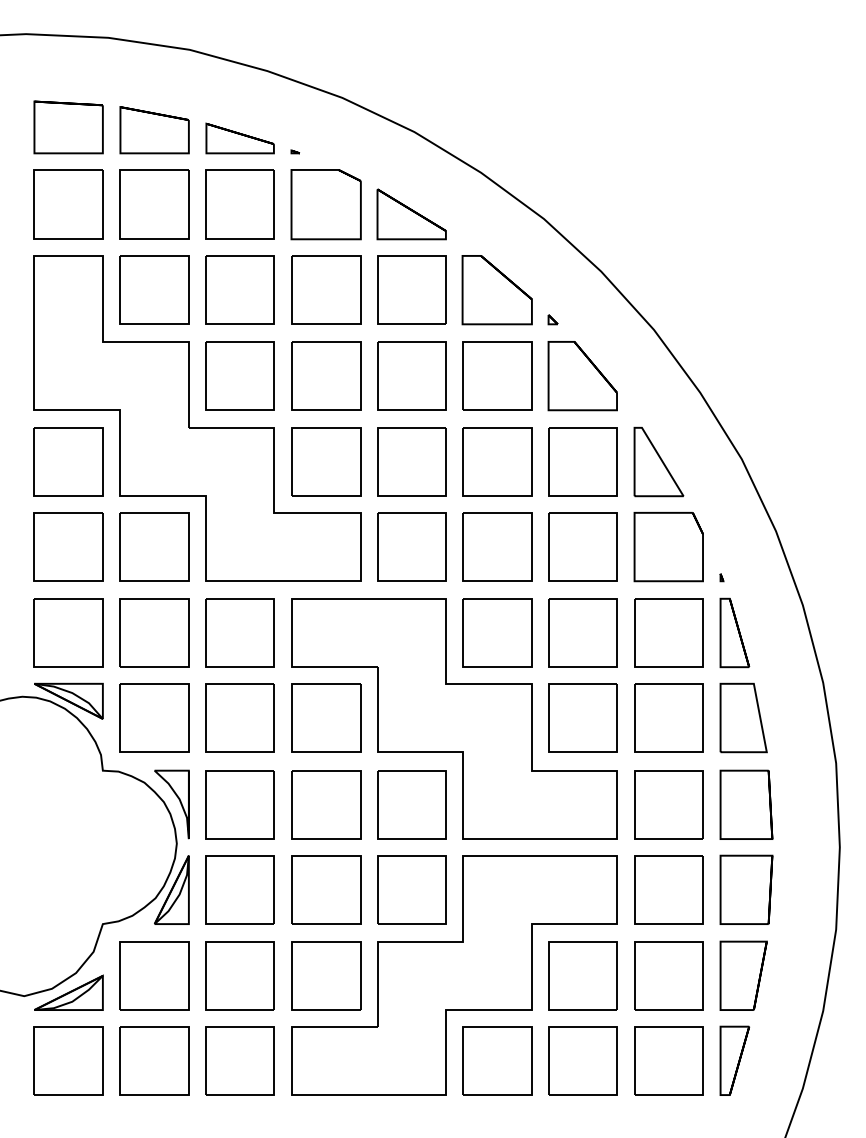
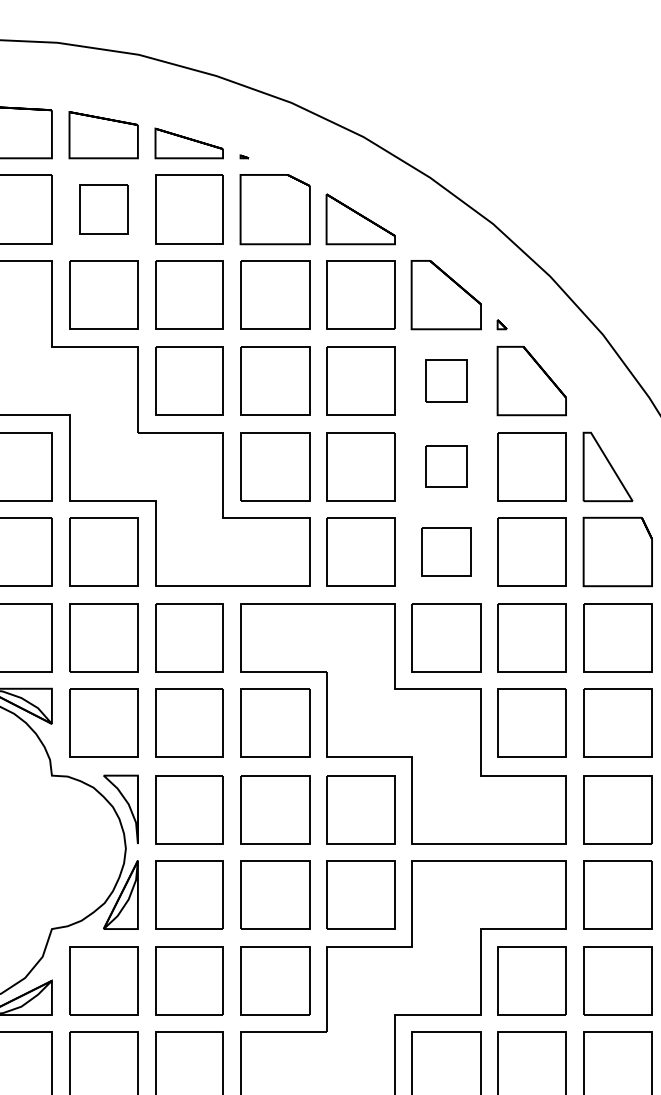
part: (154, 204) -> (103, 209), size x0.7
part: (497, 375) -> (446, 380), size x0.6
part: (497, 461) -> (446, 466), size x0.6
part: (497, 546) -> (446, 551), size x0.7

